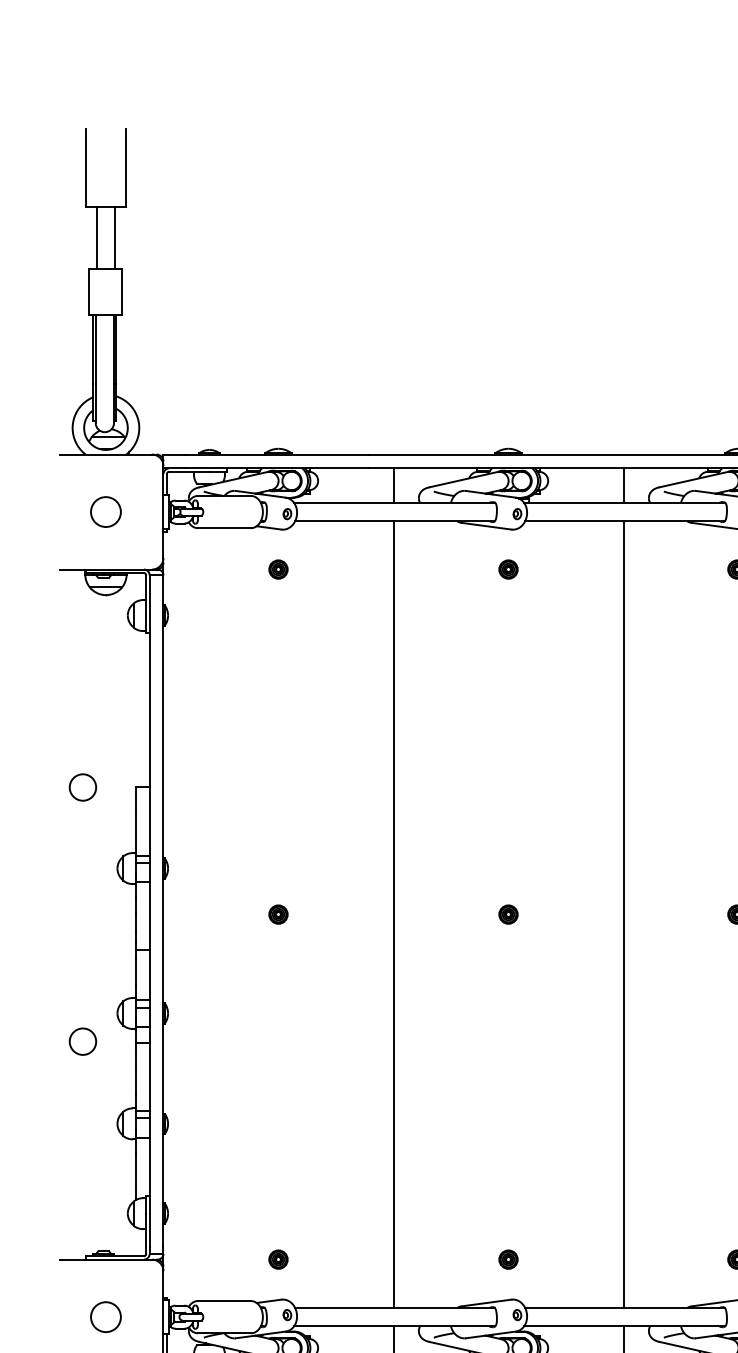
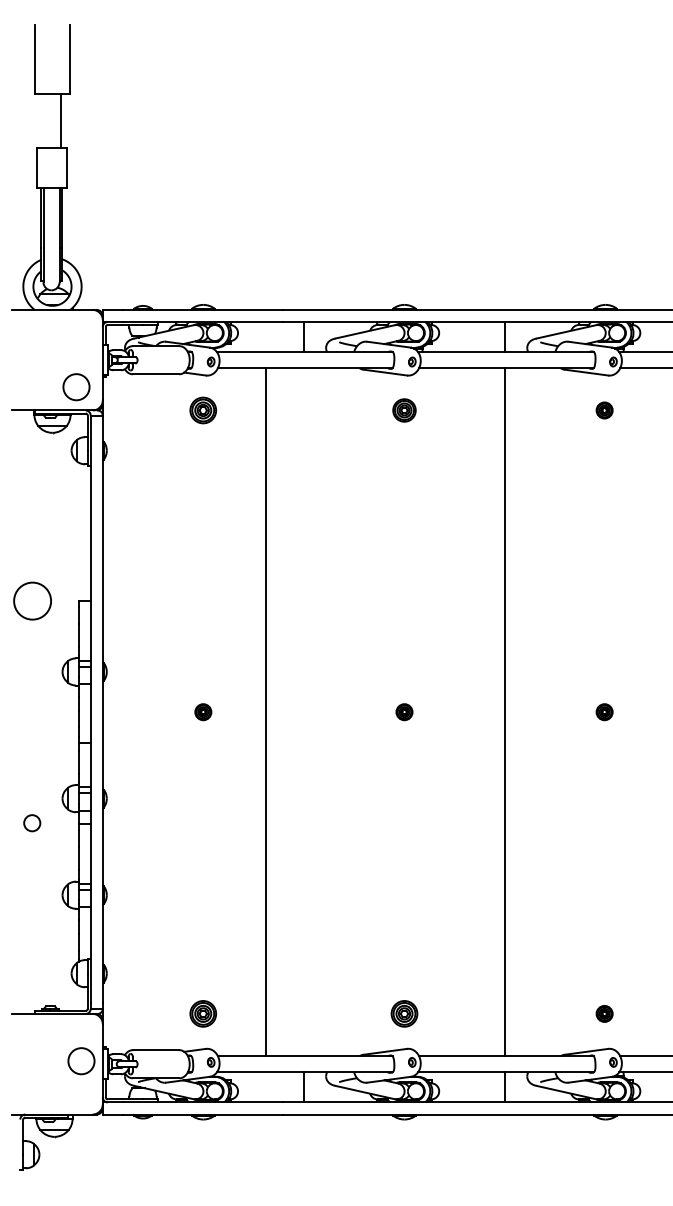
line: (96, 237) -> (44, 120), removed
circle: (105, 512) -> (76, 387), moved
part: (278, 569) -> (203, 410), size x1.6
part: (508, 569) -> (404, 410), size x1.4
circle: (81, 786) -> (31, 600), size x1.6
line: (393, 914) -> (265, 712), moved
circle: (81, 1040) -> (31, 822), size x0.7
part: (278, 1259) -> (203, 1013), size x1.6
part: (508, 1259) -> (404, 1013), size x1.6
circle: (105, 1317) -> (81, 1061), moved

